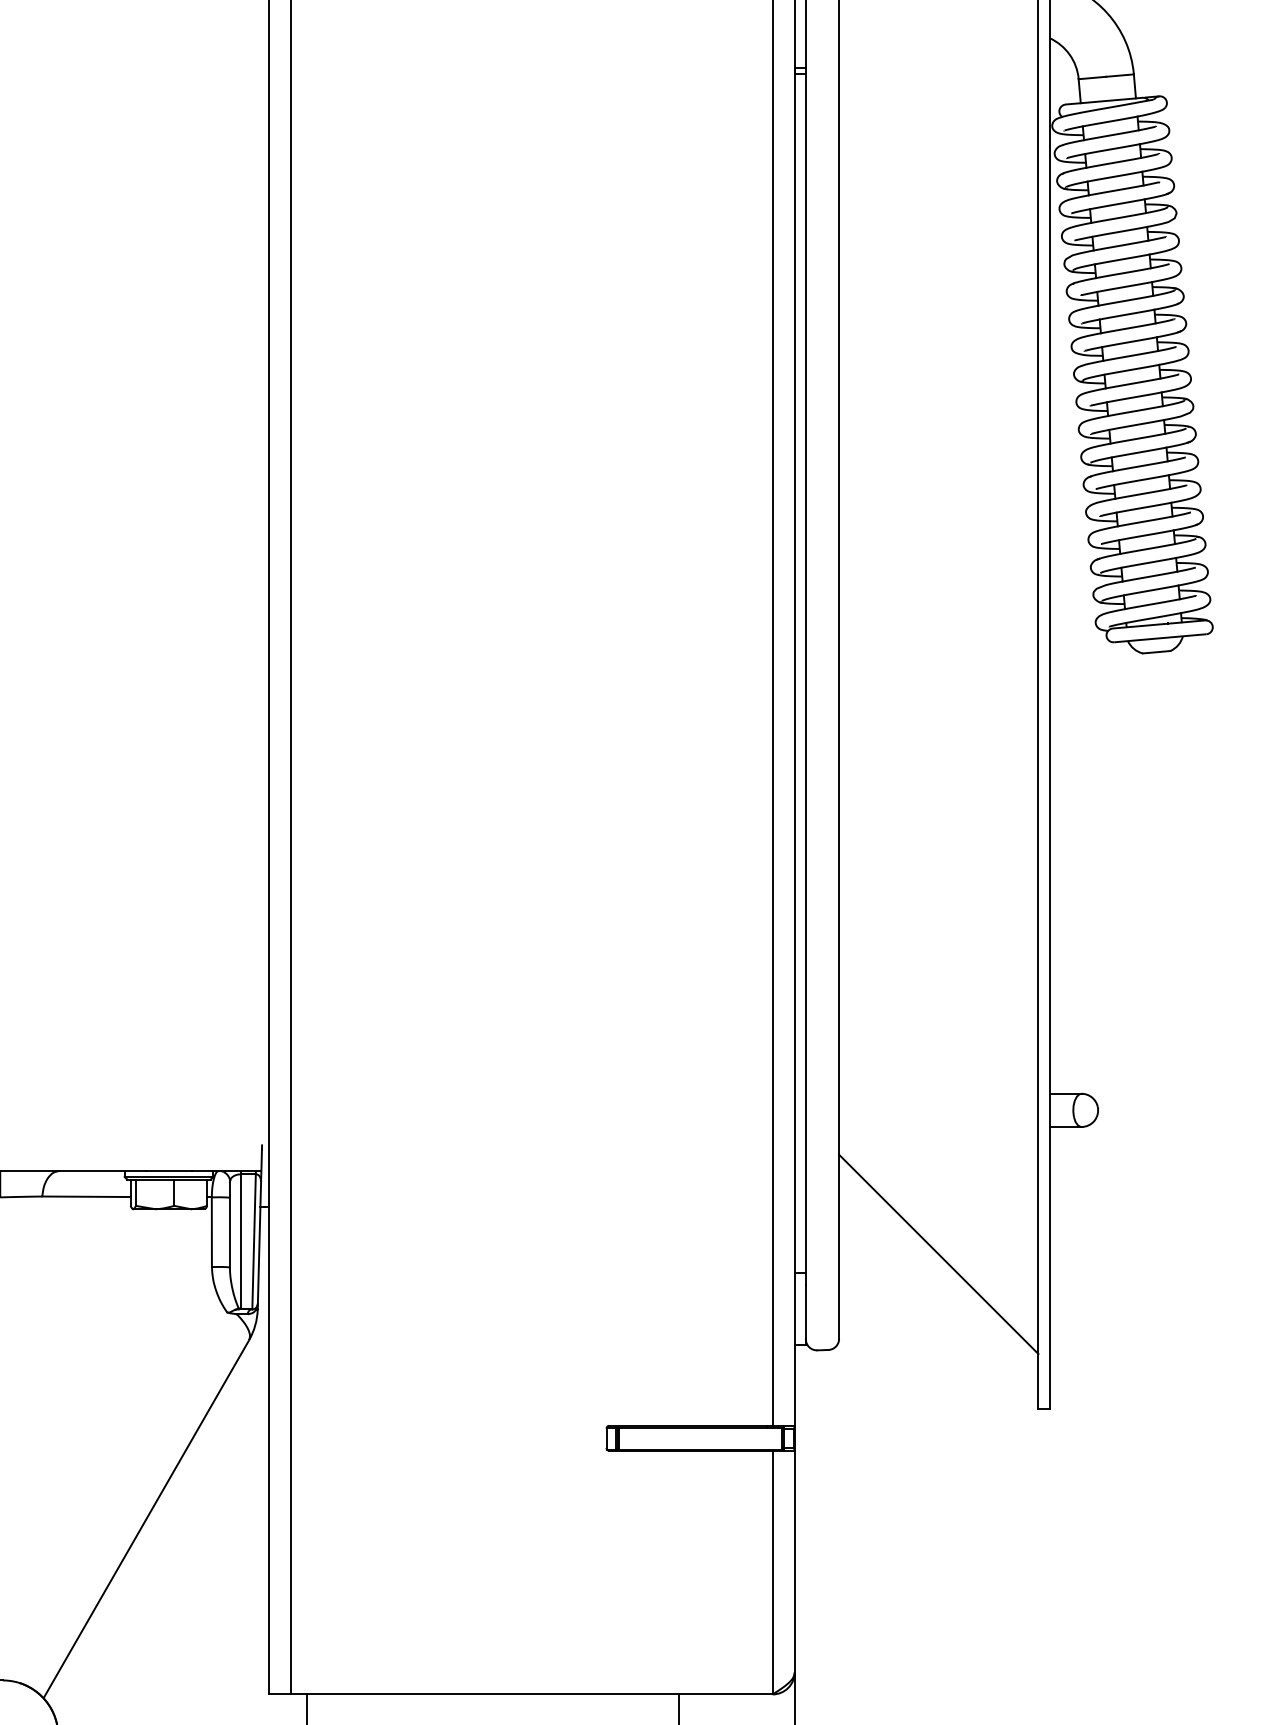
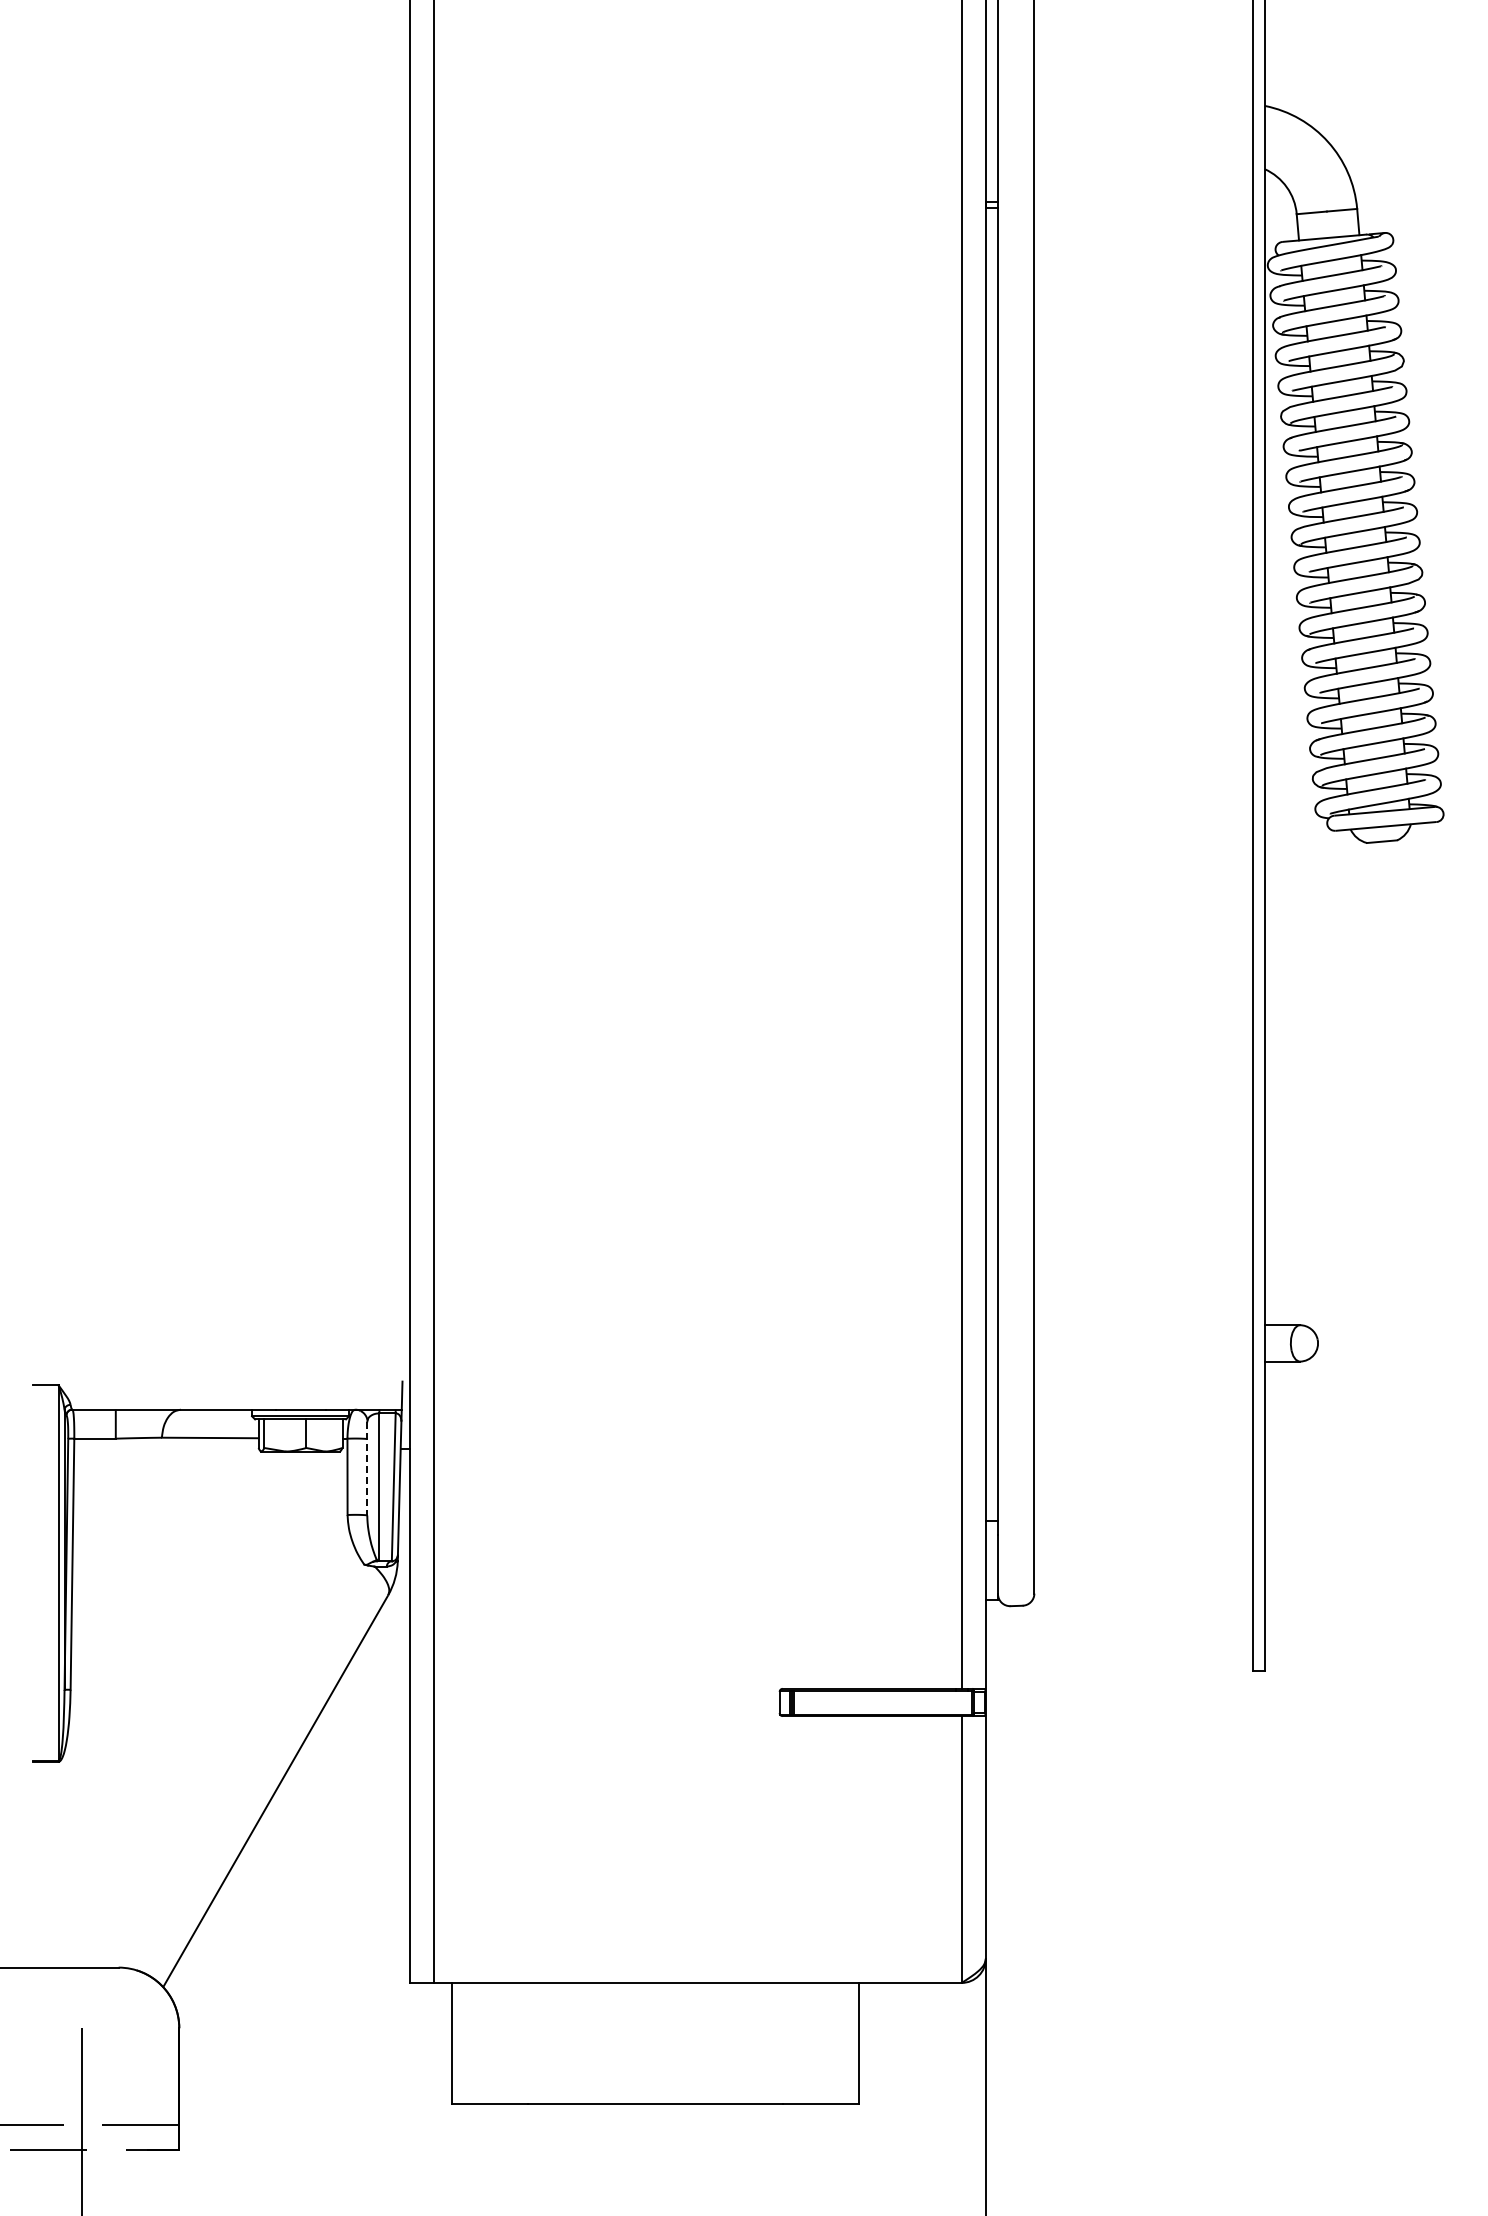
line: (230, 1224) -> (367, 1468), solid -> dashed
line: (938, 1253) -> (1143, 1500), removed

